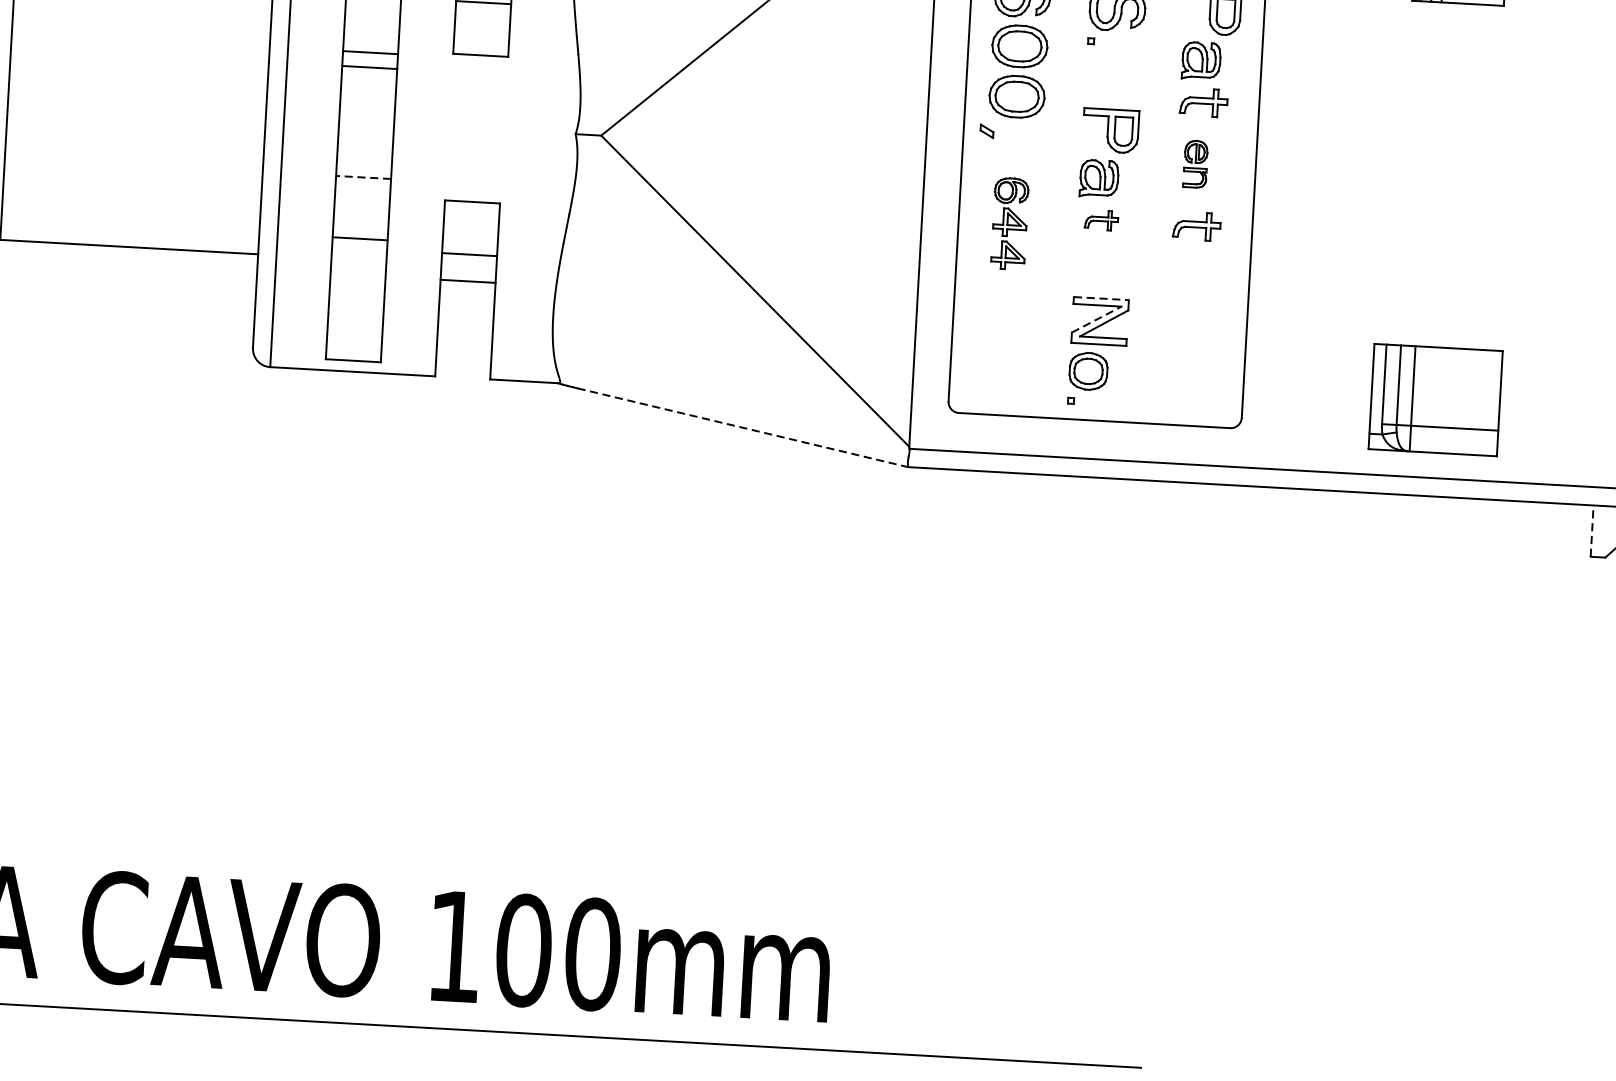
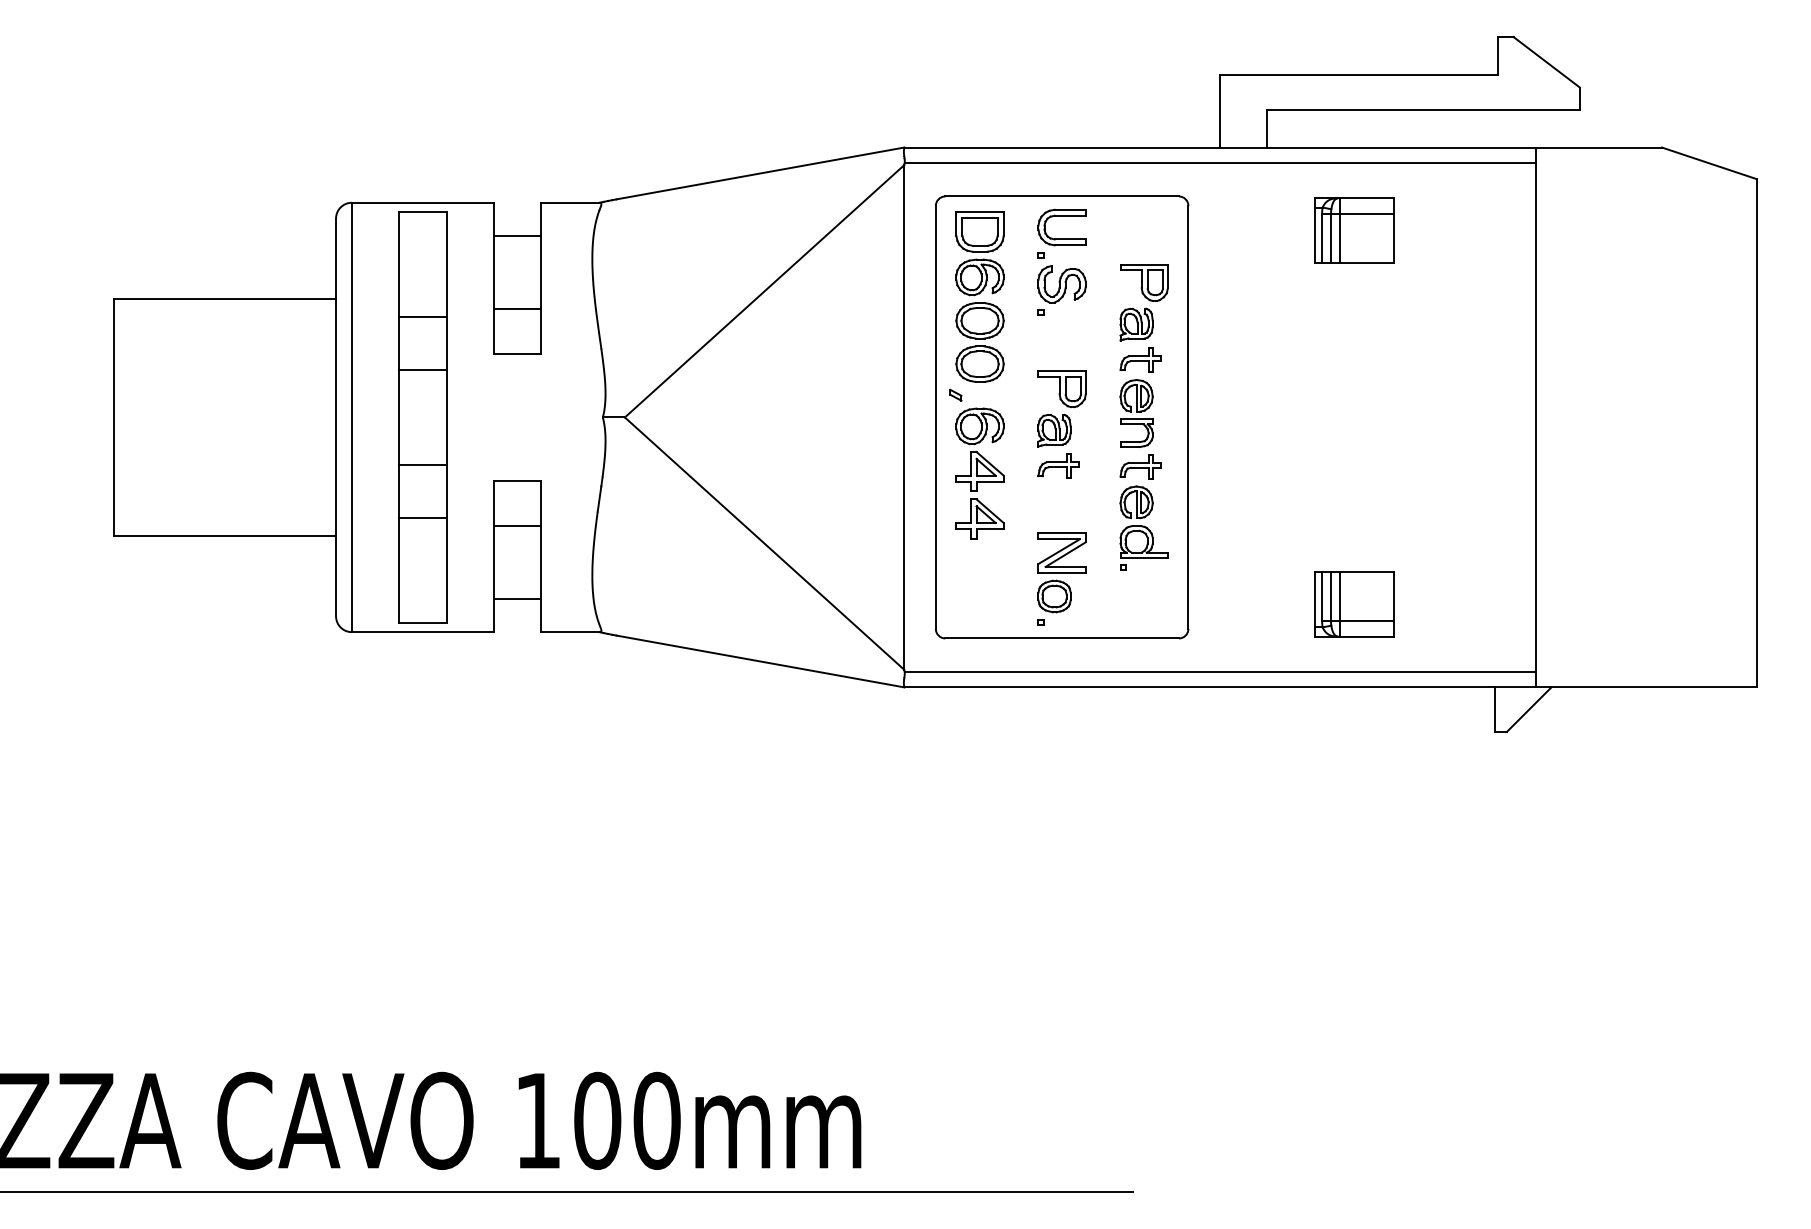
line: (370, 52) -> (422, 317), moved
part: (1195, 164) -> (1136, 413), size x1.67
line: (363, 177) -> (422, 464), dashed -> solid
part: (1101, 219) -> (1058, 465), size x1.43
part: (1009, 223) -> (979, 473), size x1.67
line: (468, 280) -> (517, 598), moved
part: (1196, 297) -> (1143, 527), added
line: (1101, 298) -> (1062, 533), dashed -> solid
line: (1097, 319) -> (1059, 551), dashed -> solid
part: (1436, 400) -> (1354, 604), size x0.71
line: (742, 427) -> (760, 661), dashed -> solid
line: (1592, 529) -> (1494, 708), dashed -> solid

